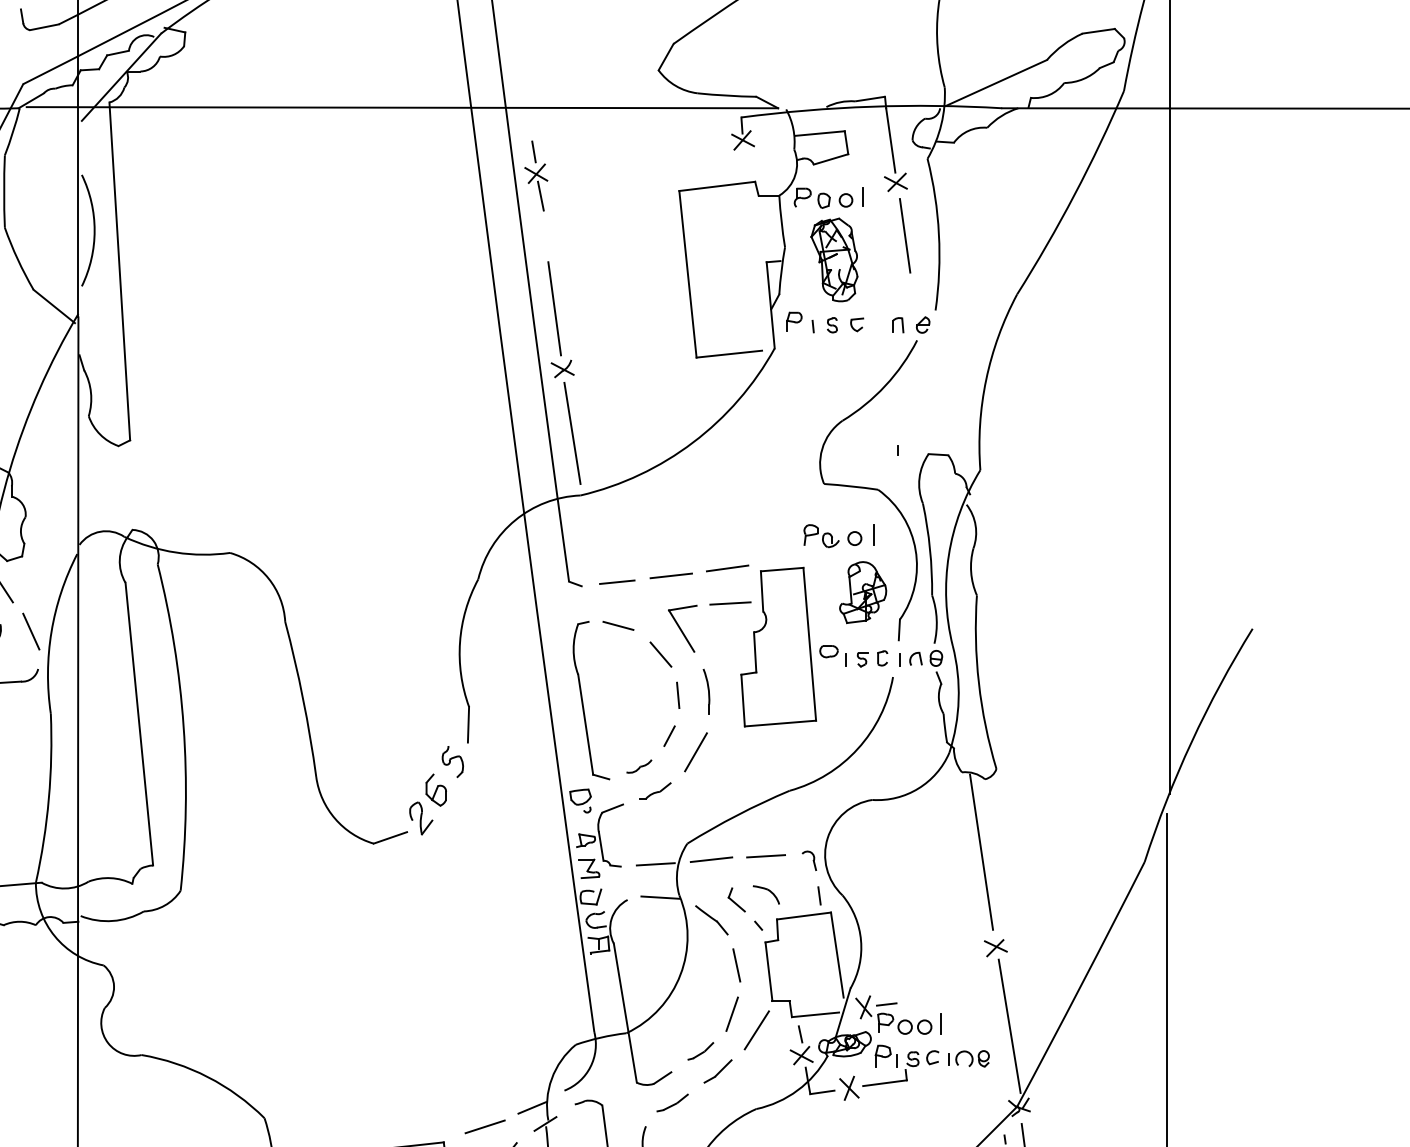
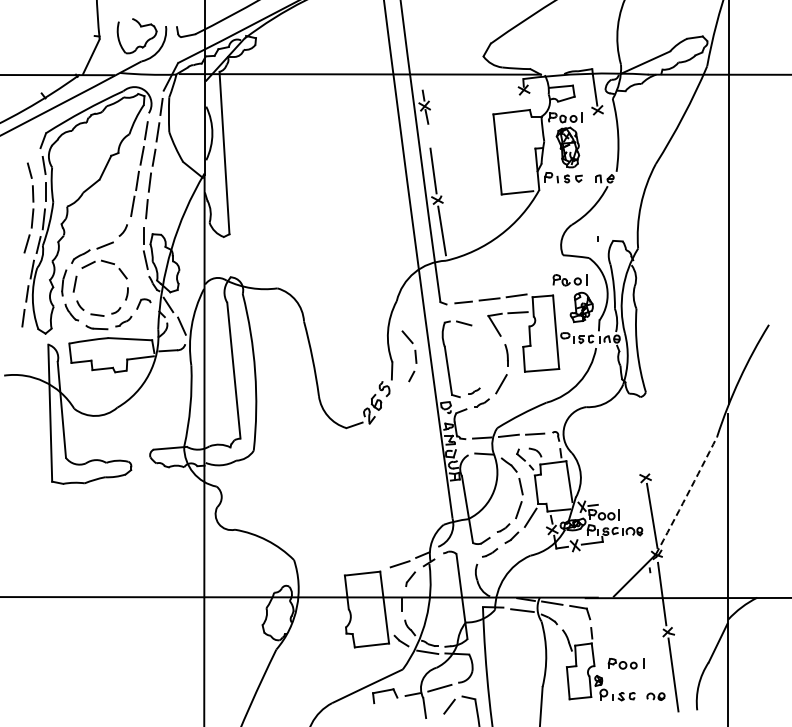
line: (904, 234) -> (601, 135), removed
part: (664, 694) -> (409, 356), moved
line: (981, 850) -> (638, 431), removed
arc: (1080, 983) -> (686, 495), solid -> dashed

